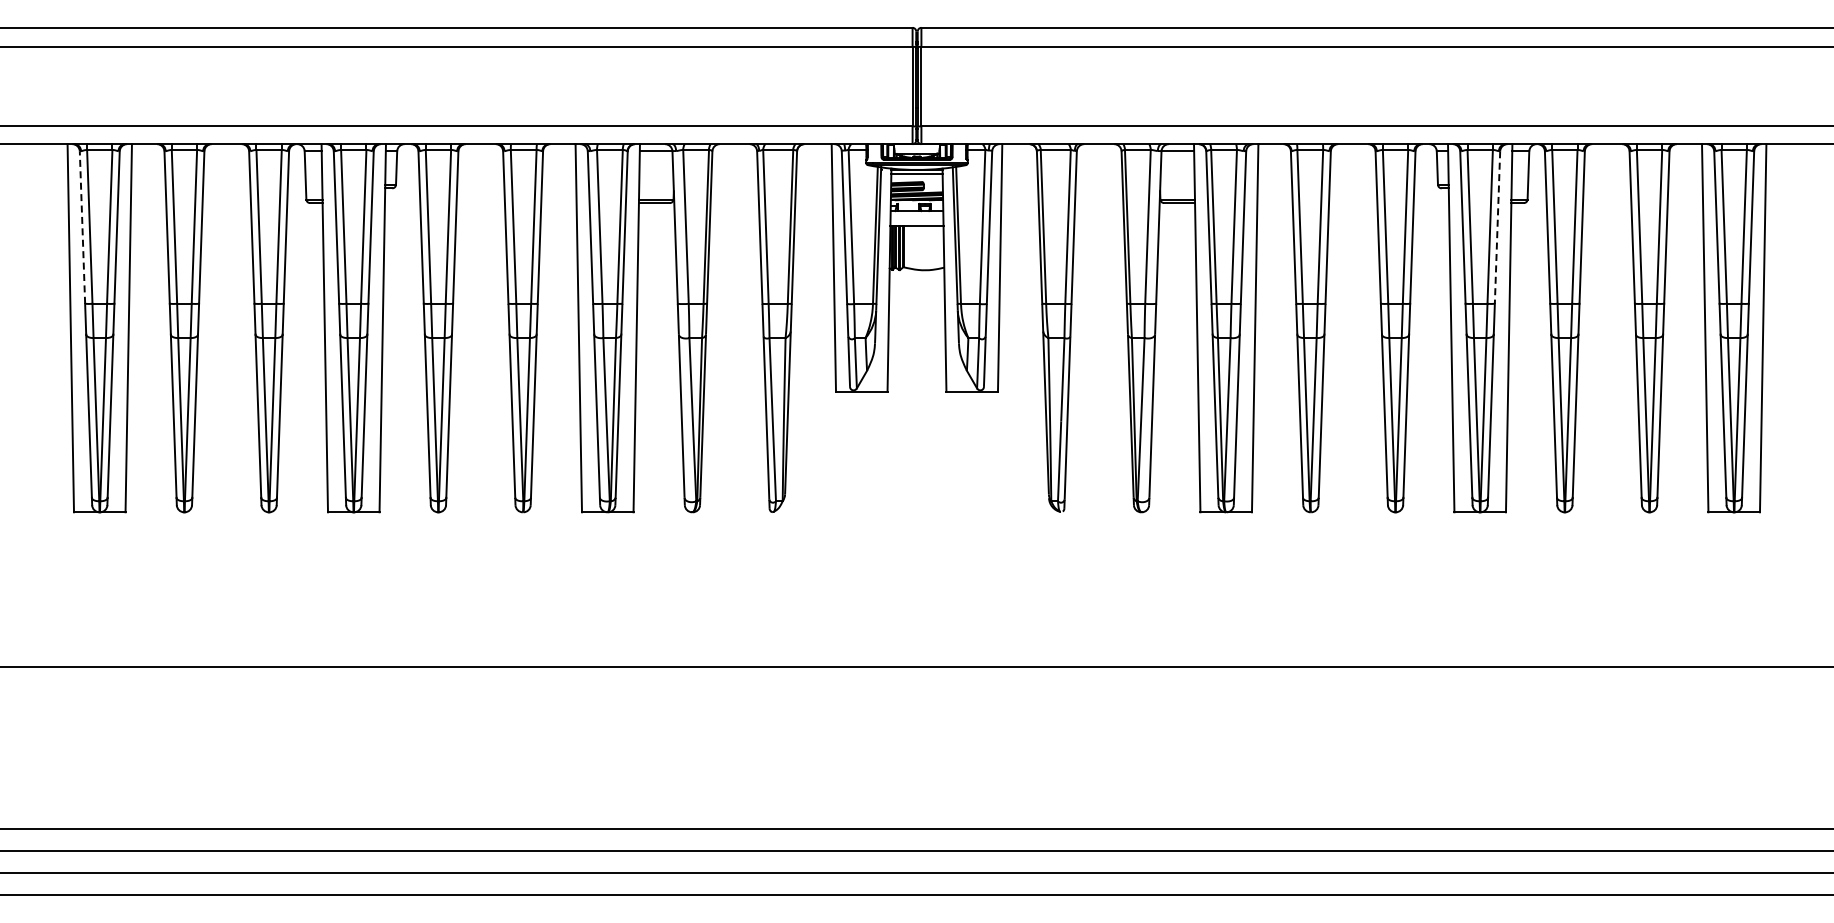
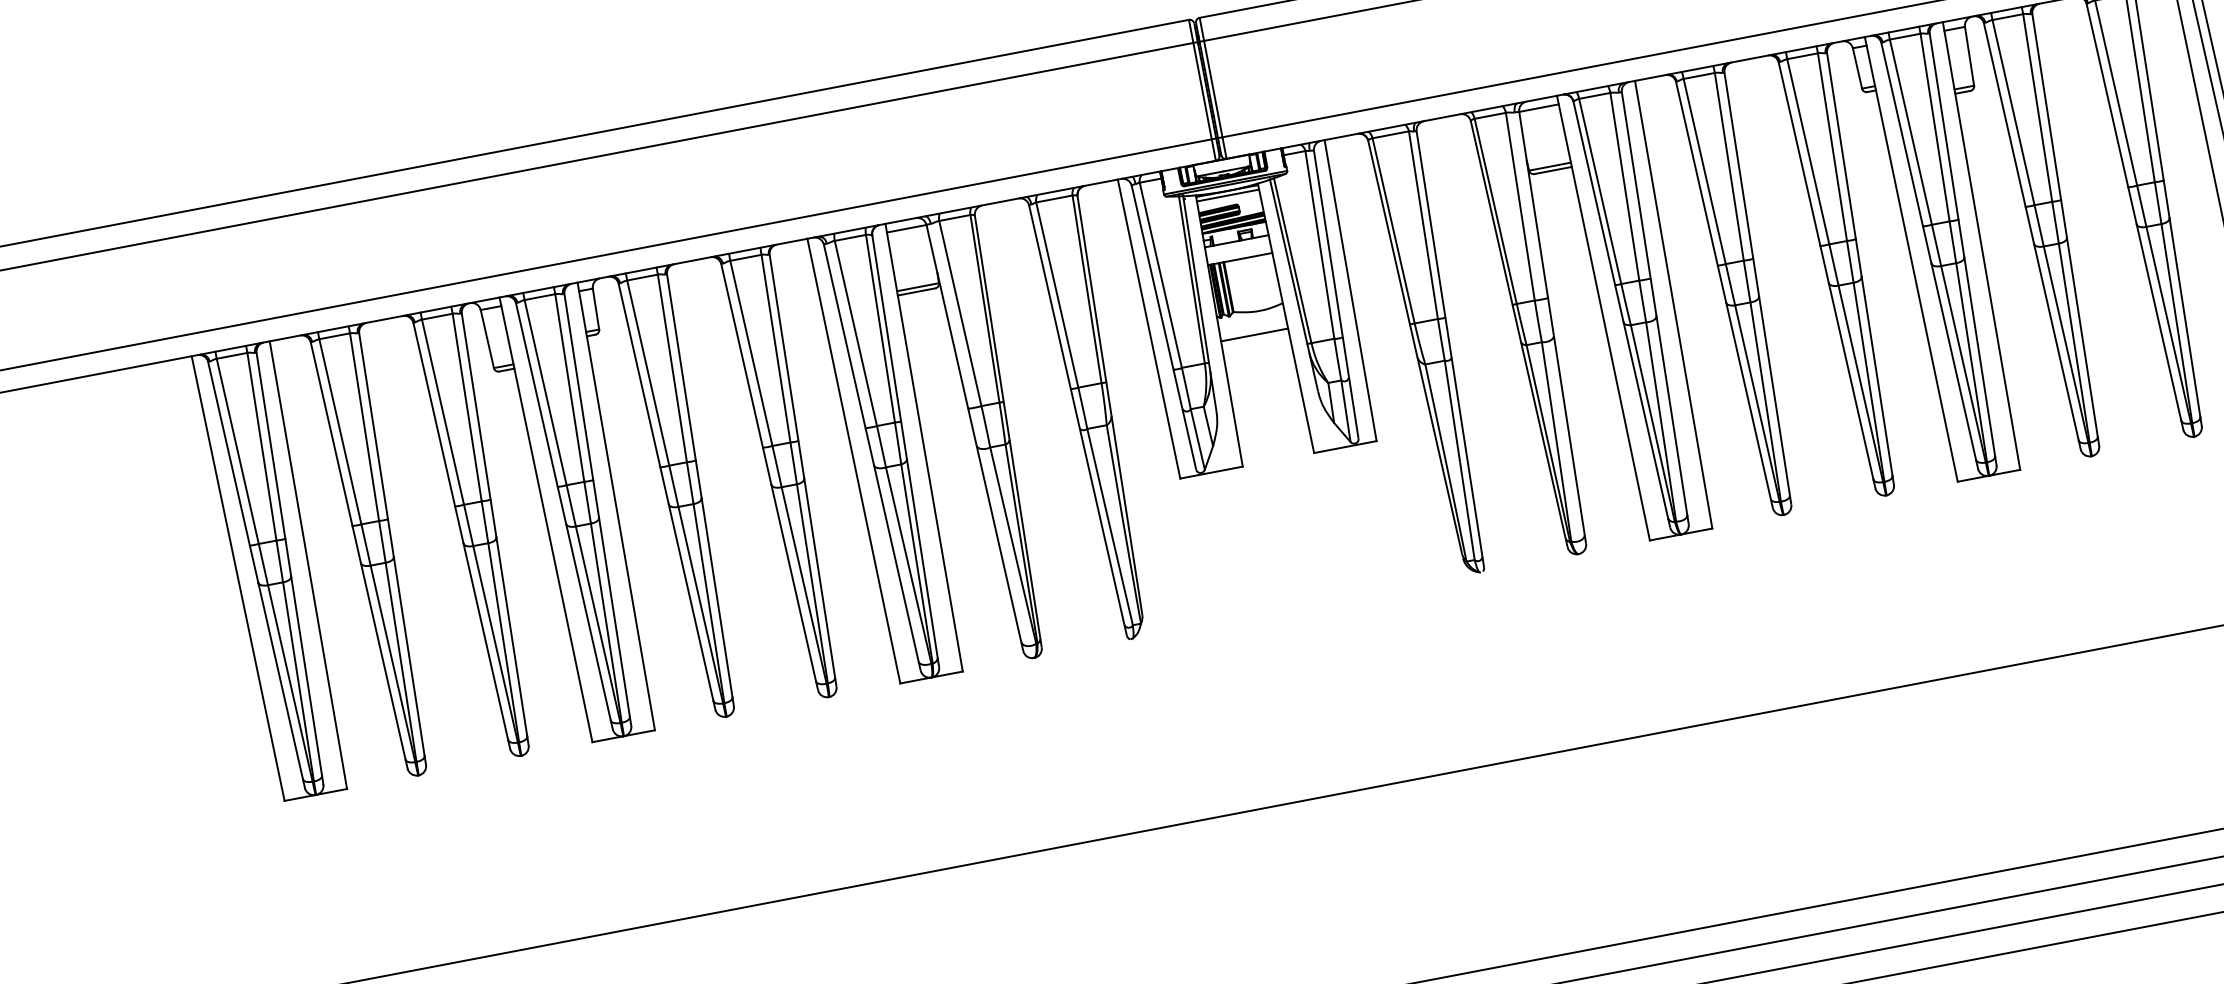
line: (82, 227) -> (229, 453), dashed -> solid
line: (1497, 228) -> (1944, 127), dashed -> solid
line: (916, 288) -> (1253, 334), added

